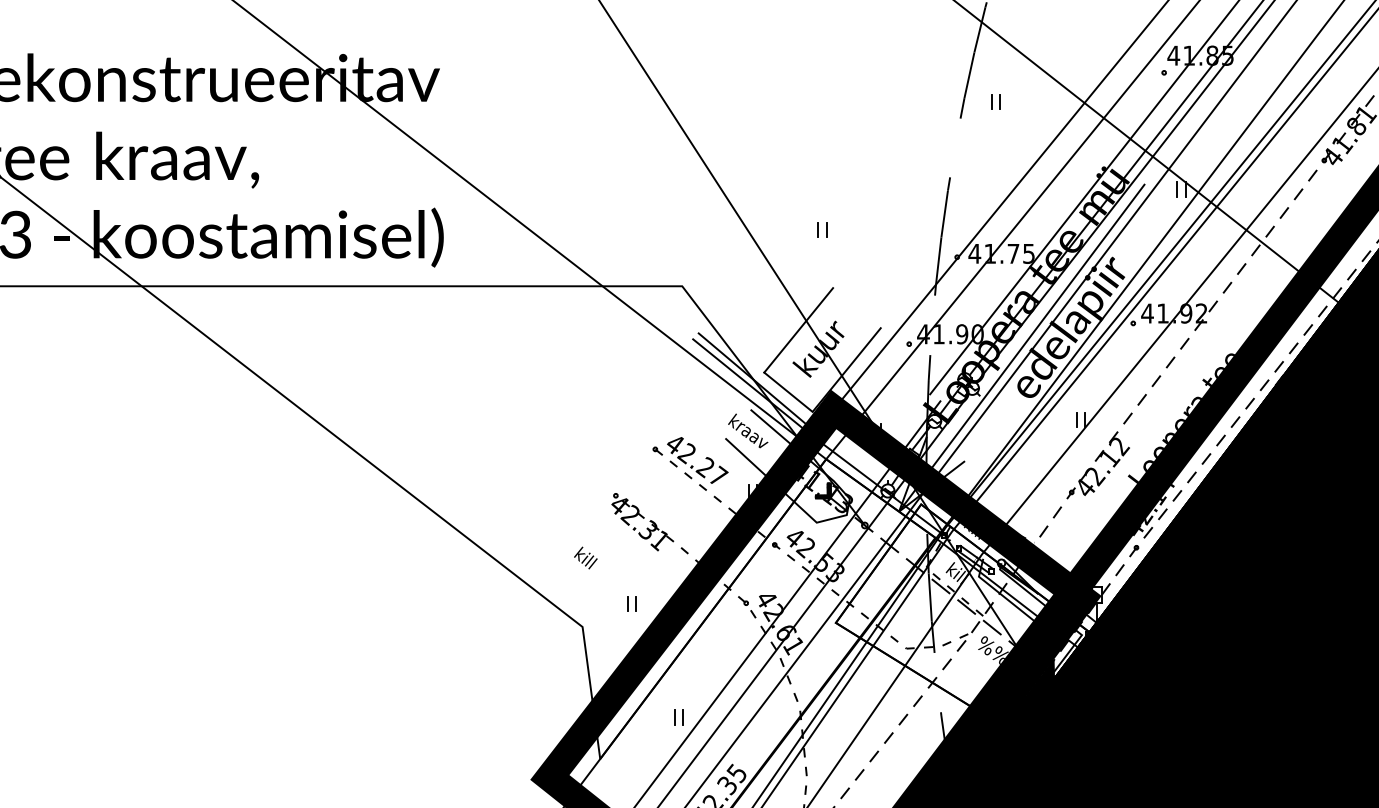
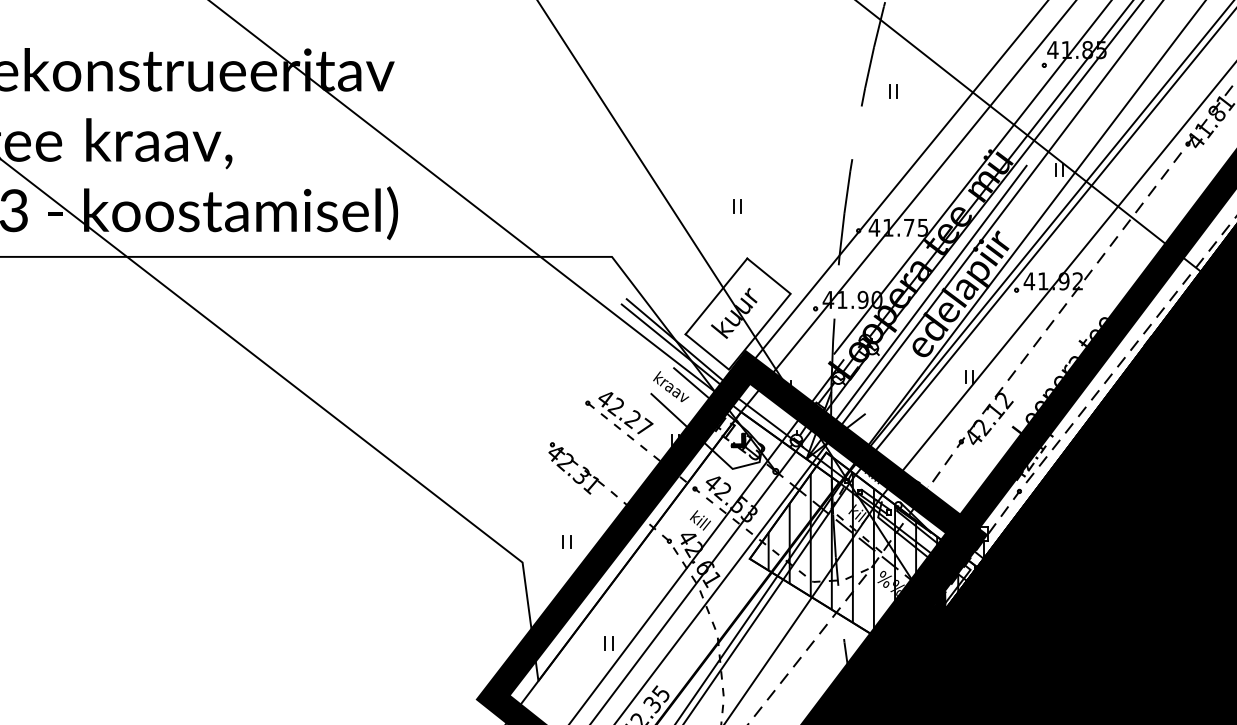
line: (857, 307) -> (769, 275), added
text: (585, 557) -> (700, 519), moved
hatch: (962, 616) -> (863, 553), added

